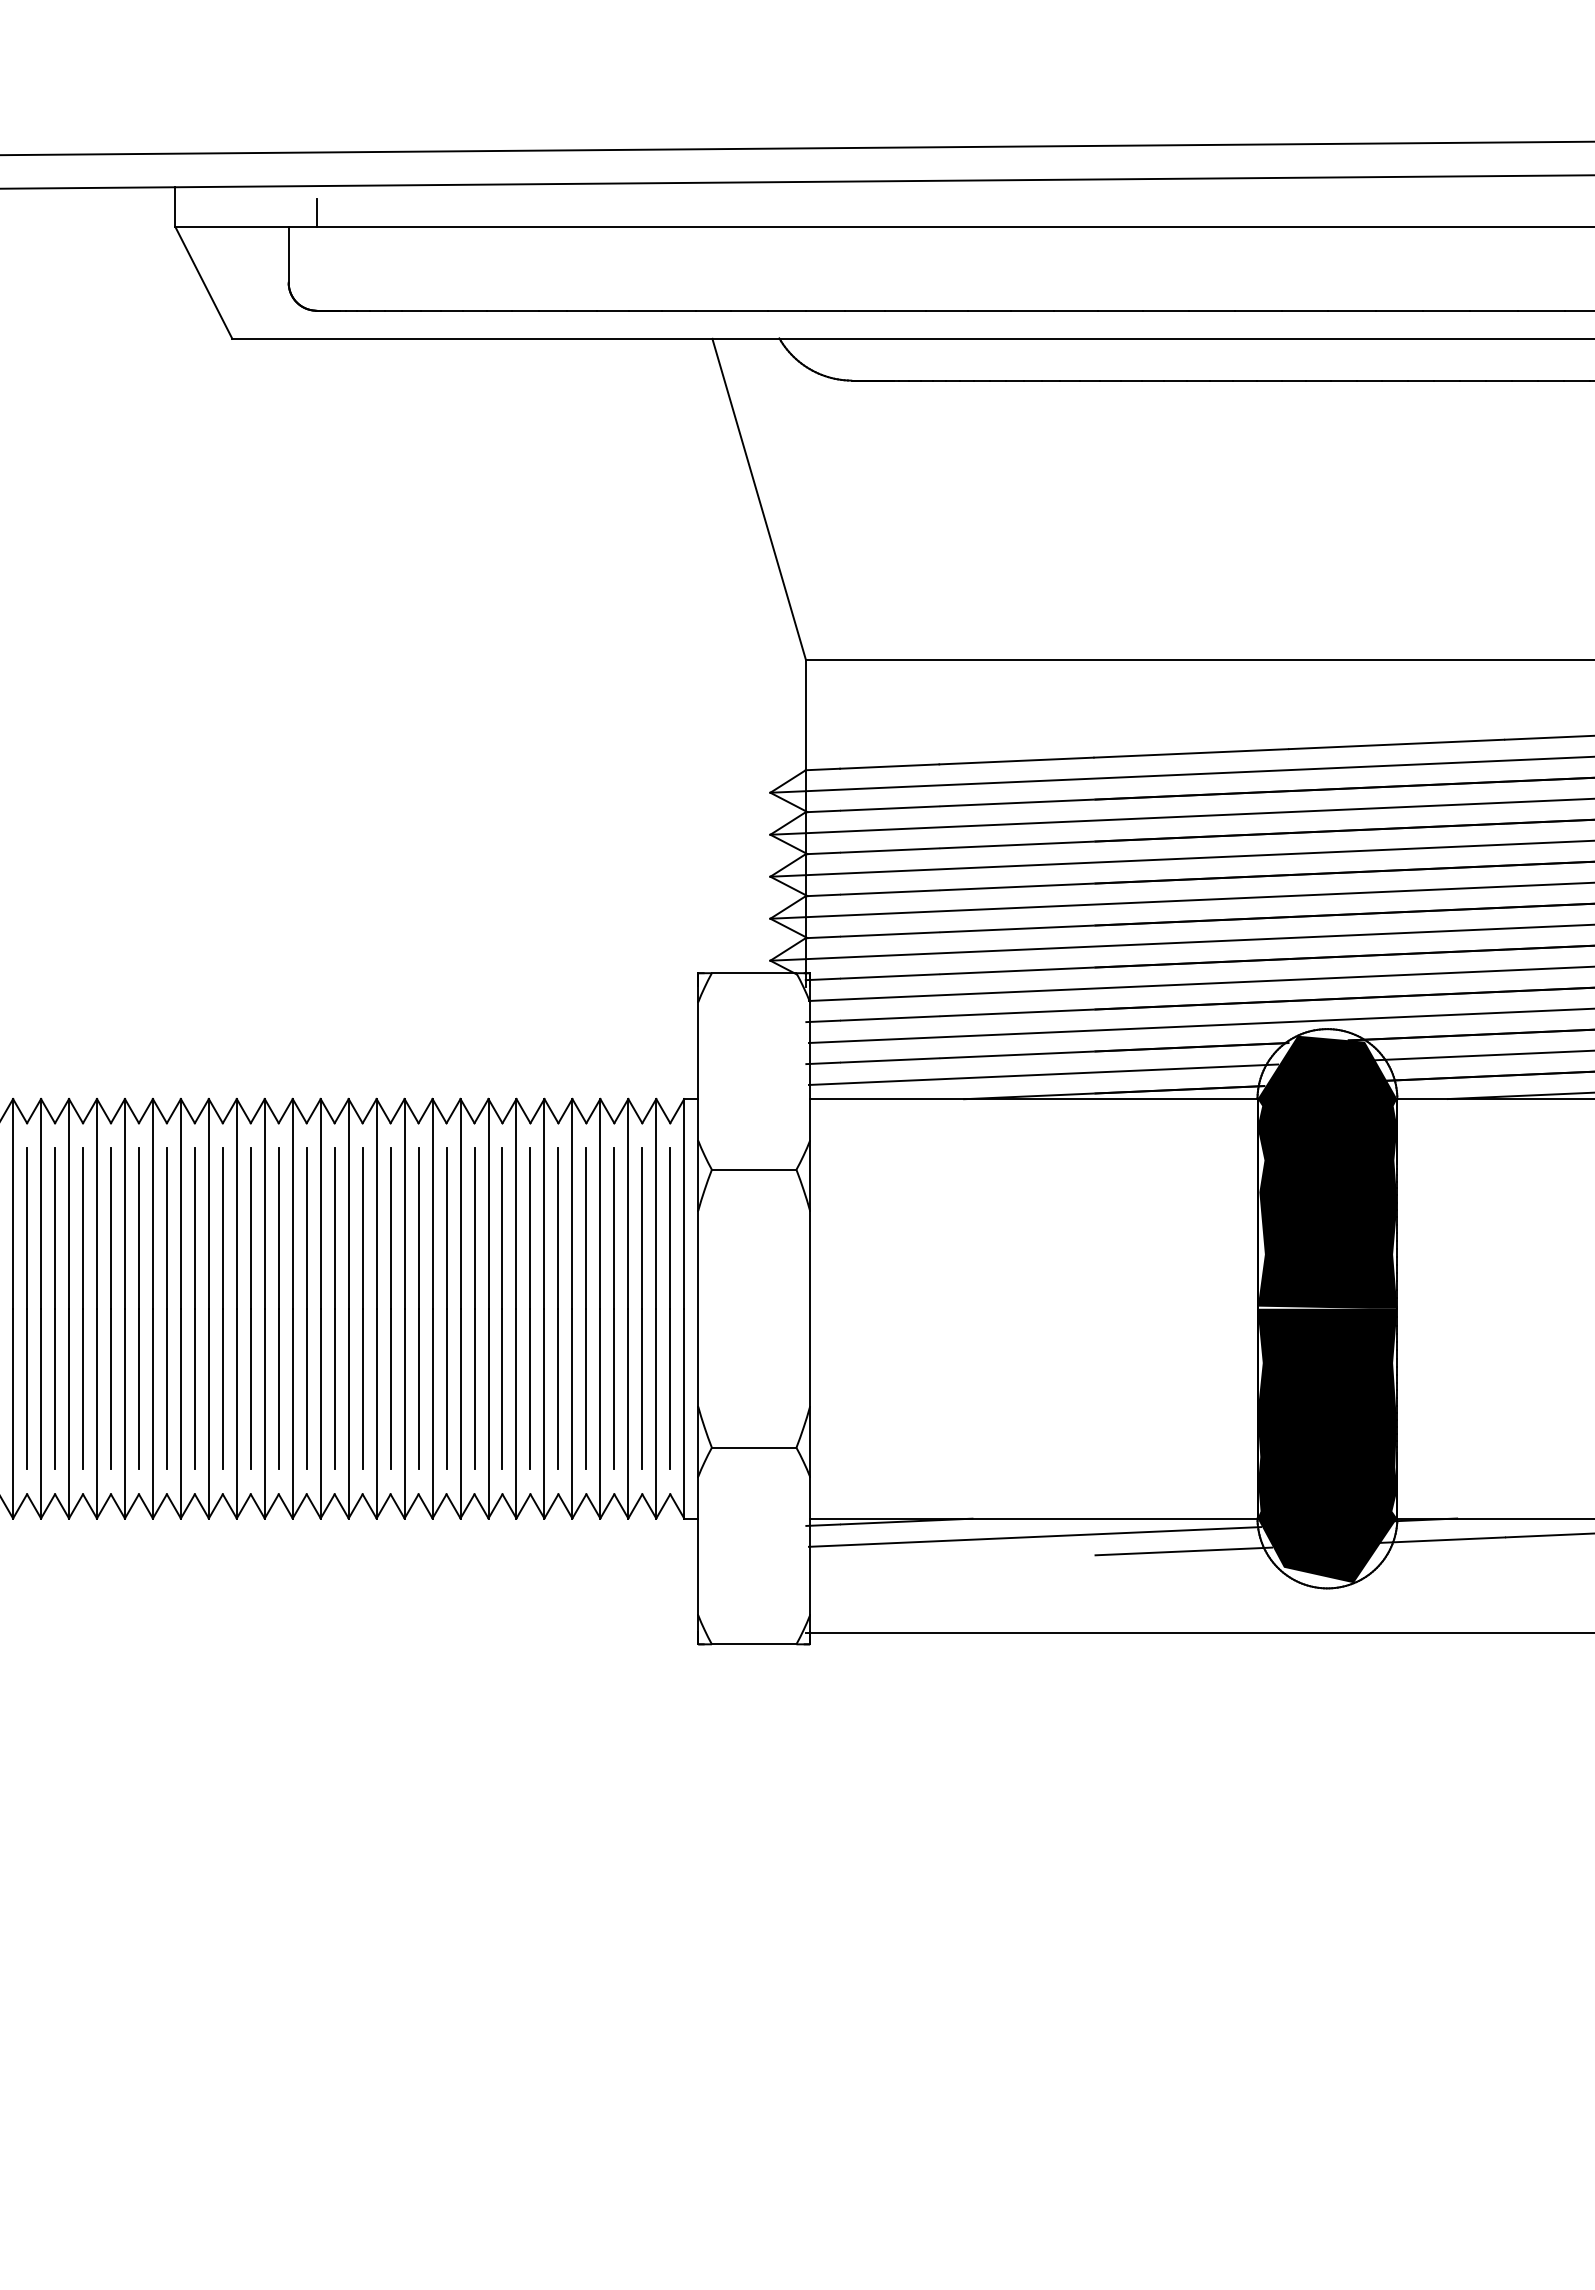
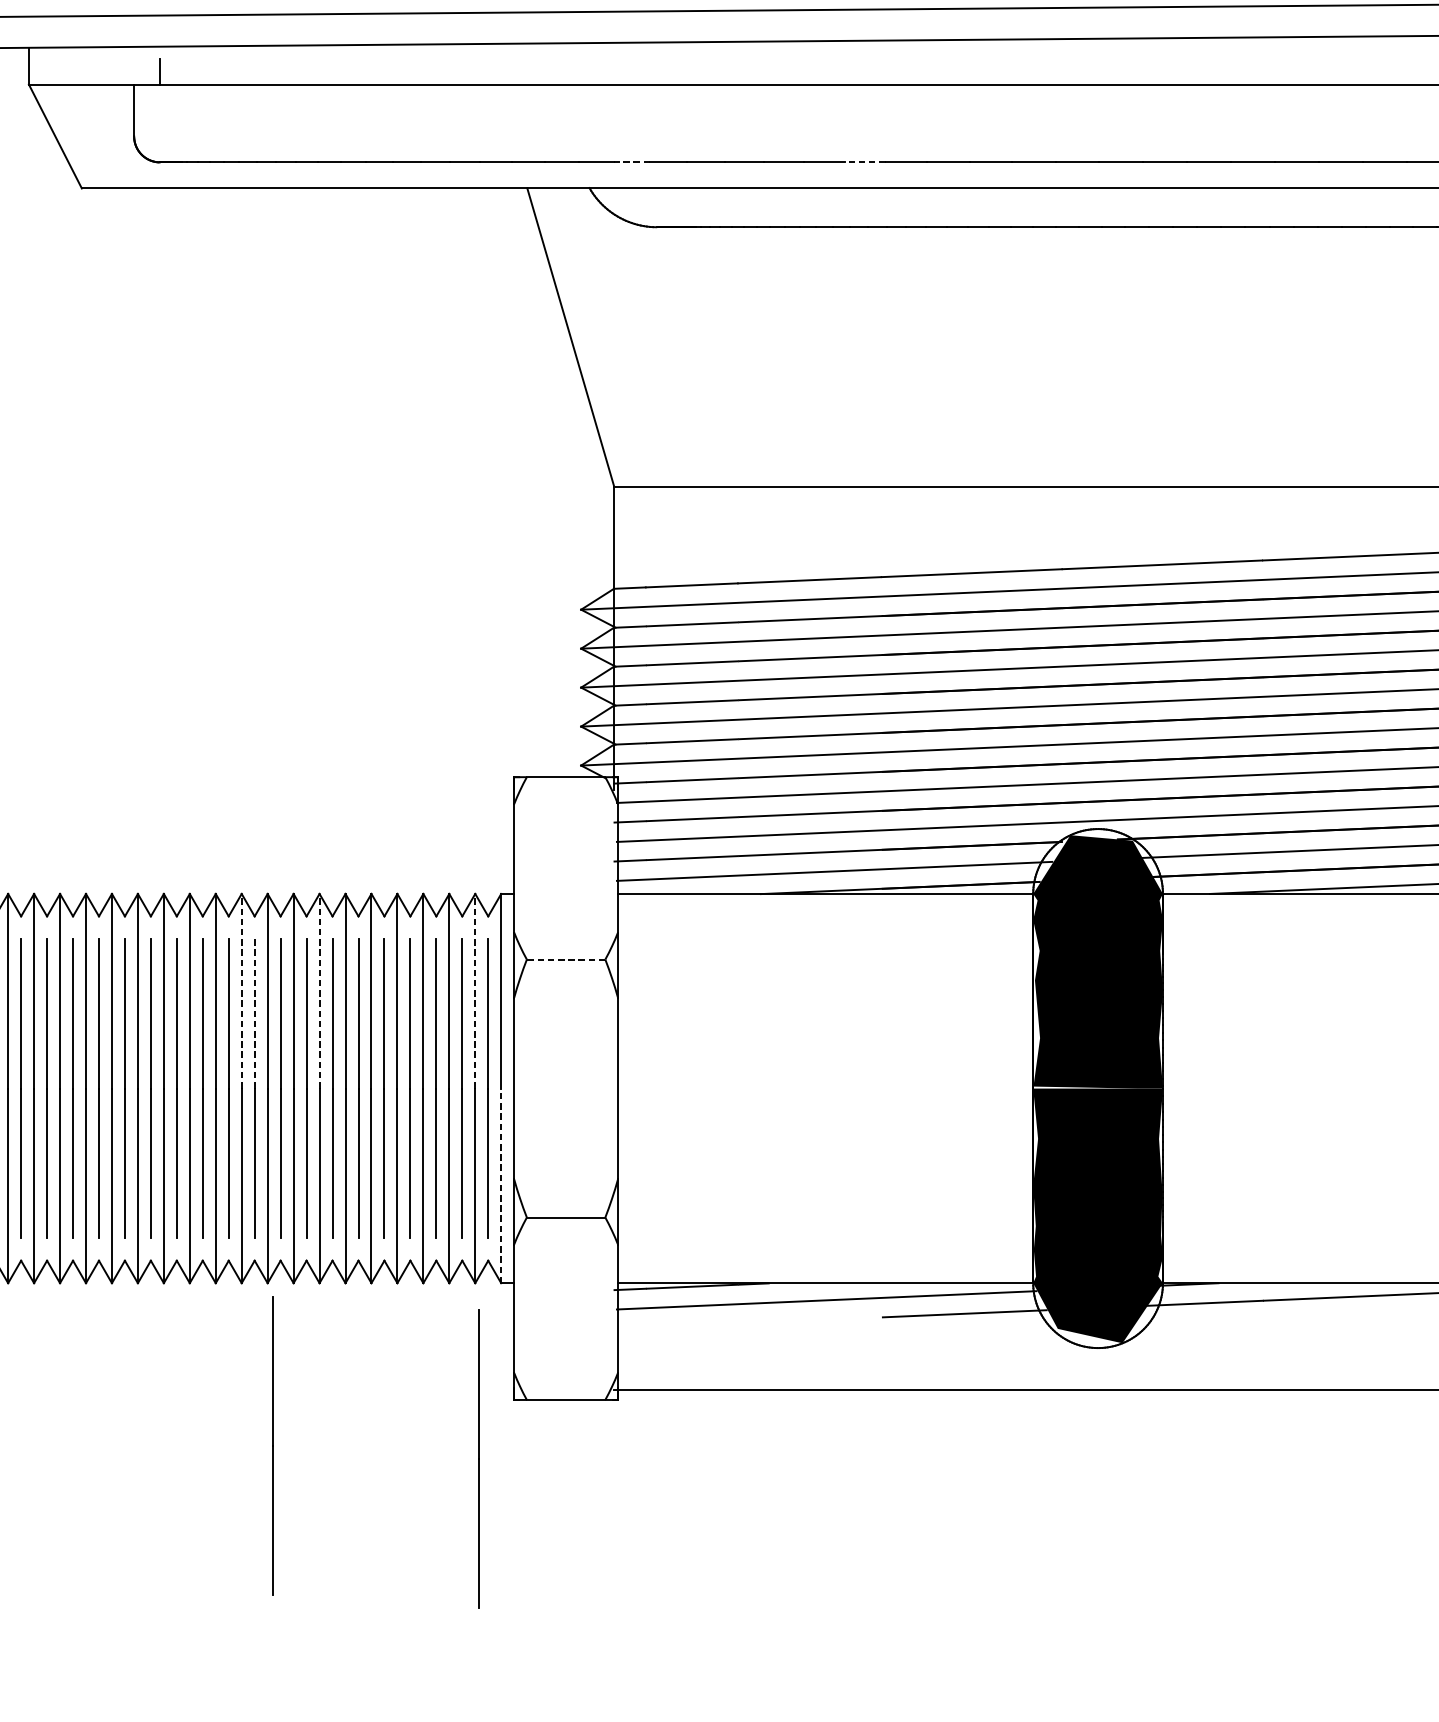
line: (824, 310) -> (631, 162), solid -> dashed
line: (1075, 310) -> (864, 162), solid -> dashed
line: (753, 1169) -> (565, 959), solid -> dashed
line: (404, 1203) -> (241, 990), solid -> dashed
line: (488, 1203) -> (319, 990), solid -> dashed
line: (656, 1203) -> (475, 990), solid -> dashed
line: (418, 1227) -> (254, 1013), solid -> dashed
line: (684, 1413) -> (501, 1185), solid -> dashed
line: (437, 1693) -> (272, 1445), added
line: (659, 1707) -> (478, 1458), added

